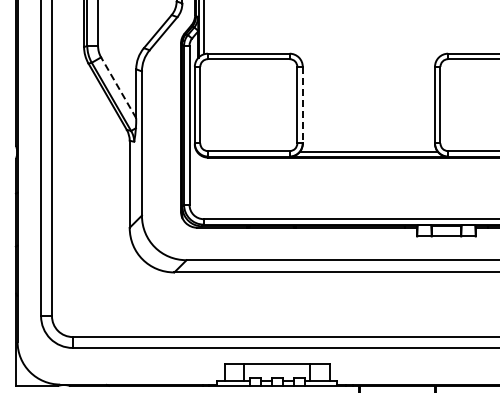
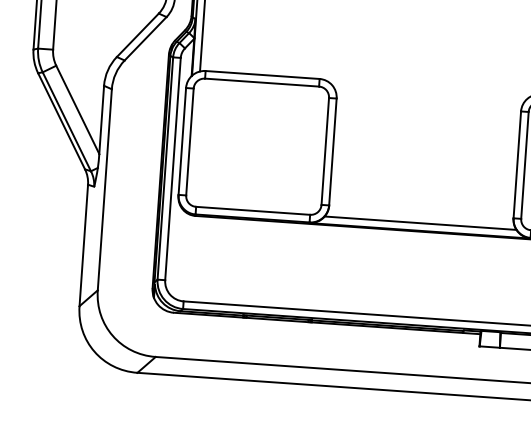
line: (118, 87) -> (77, 109), dashed -> solid
line: (302, 105) -> (332, 152), dashed -> solid

